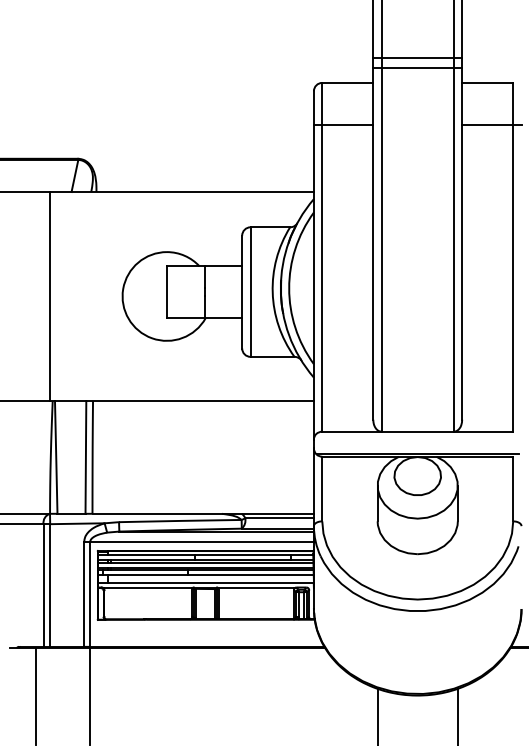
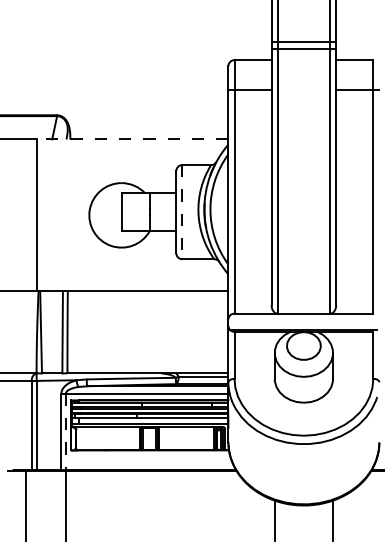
line: (181, 192) -> (132, 139), solid -> dashed
line: (250, 292) -> (182, 212), solid -> dashed
line: (90, 594) -> (66, 432), solid -> dashed

